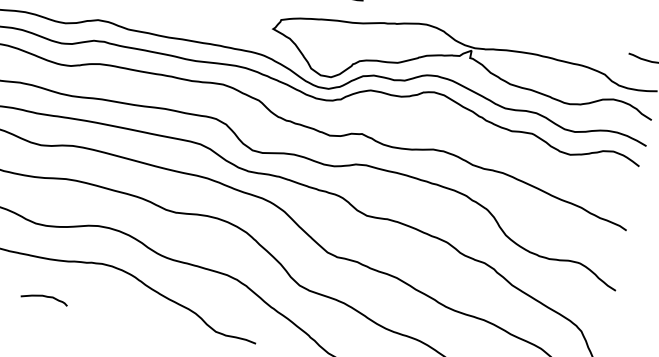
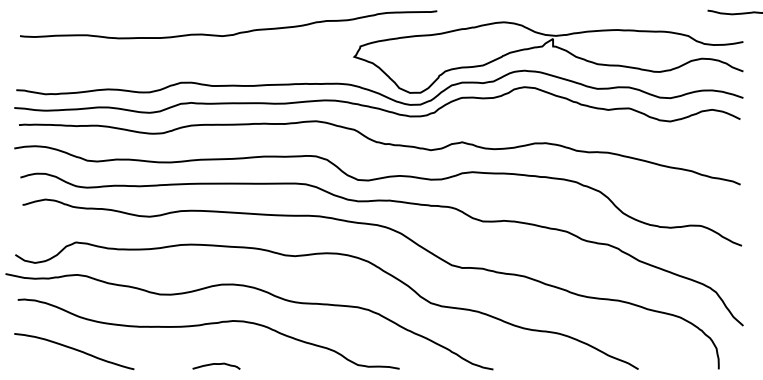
curve: (44, 296) -> (216, 364), moved

